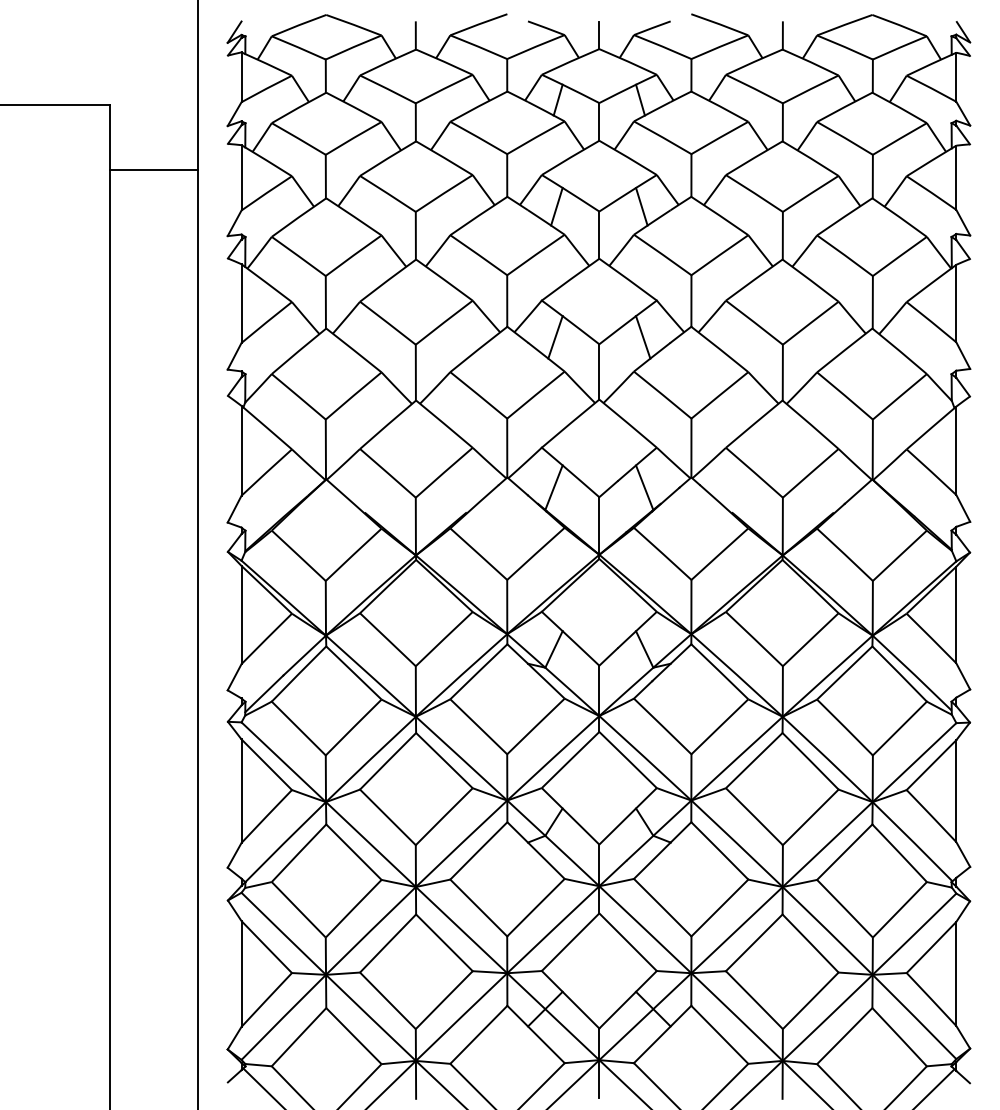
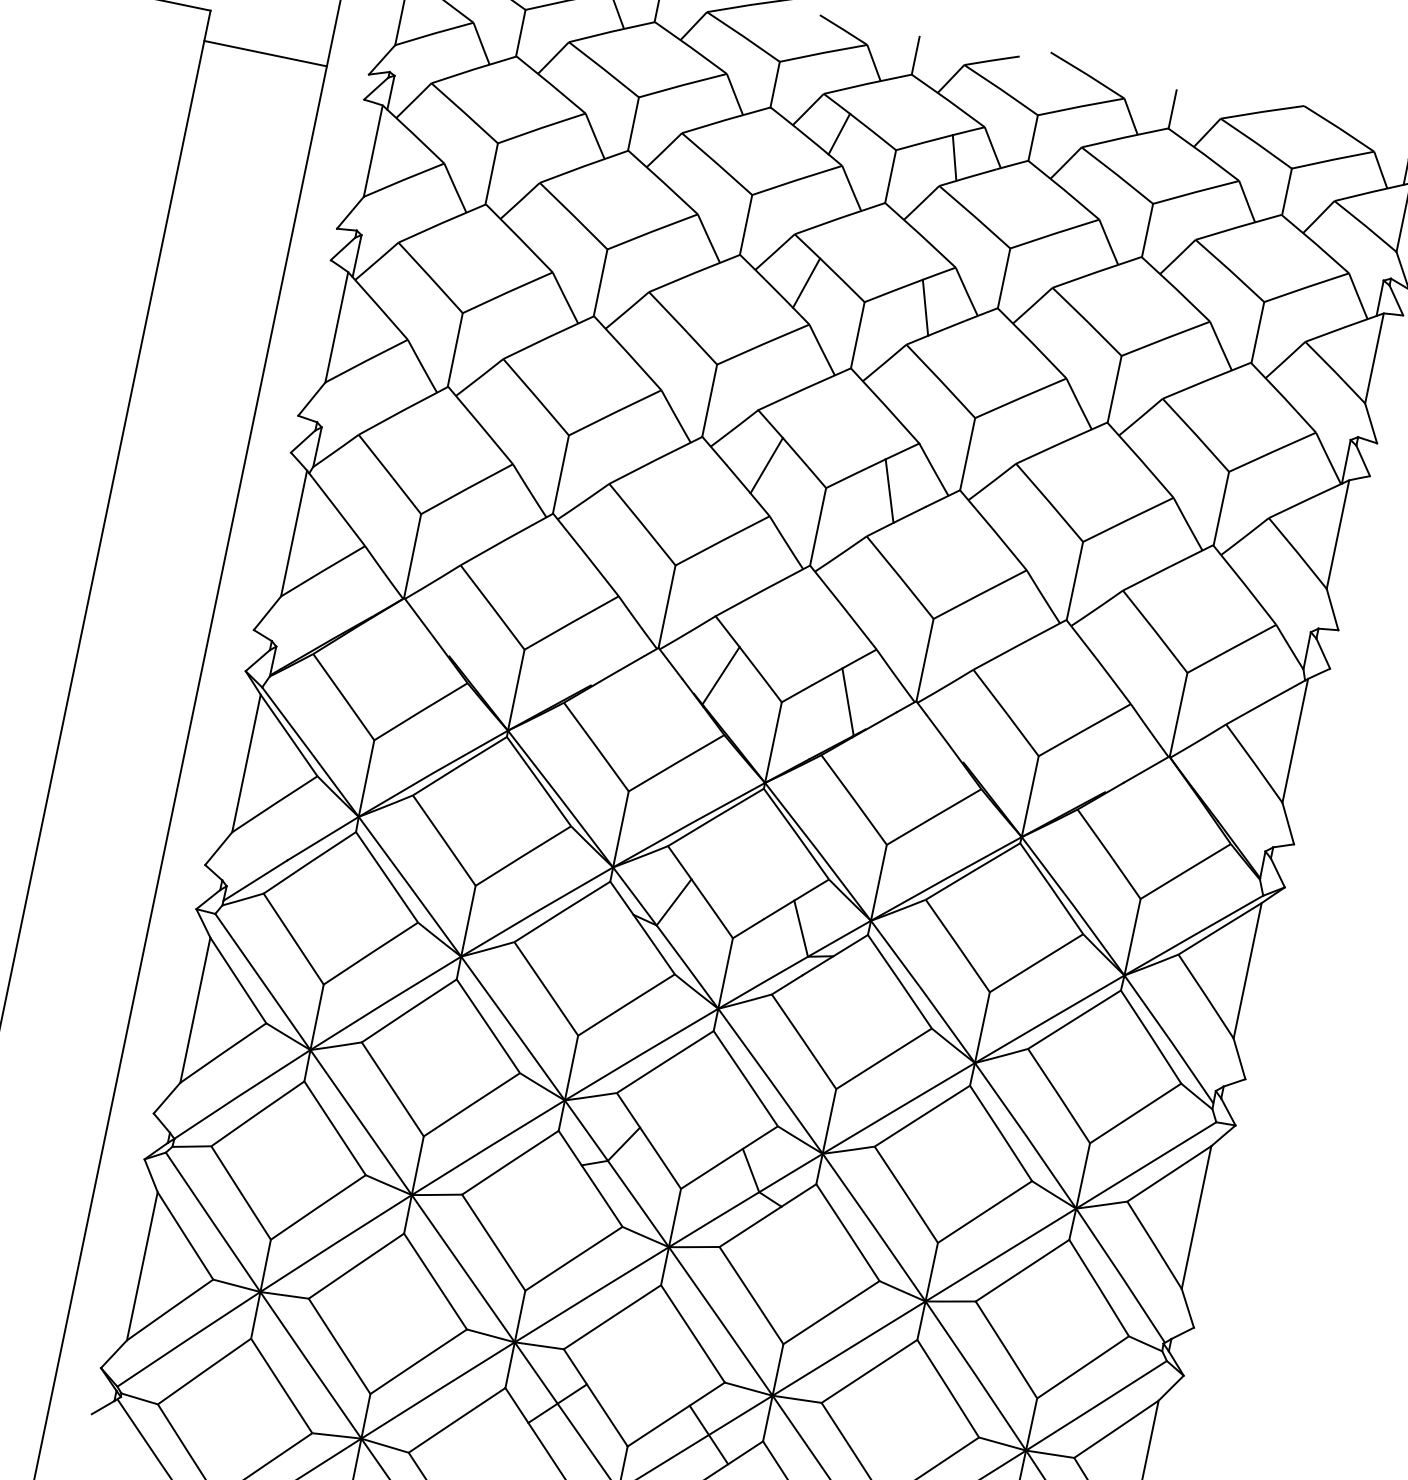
line: (153, 170) -> (264, 53), moved

